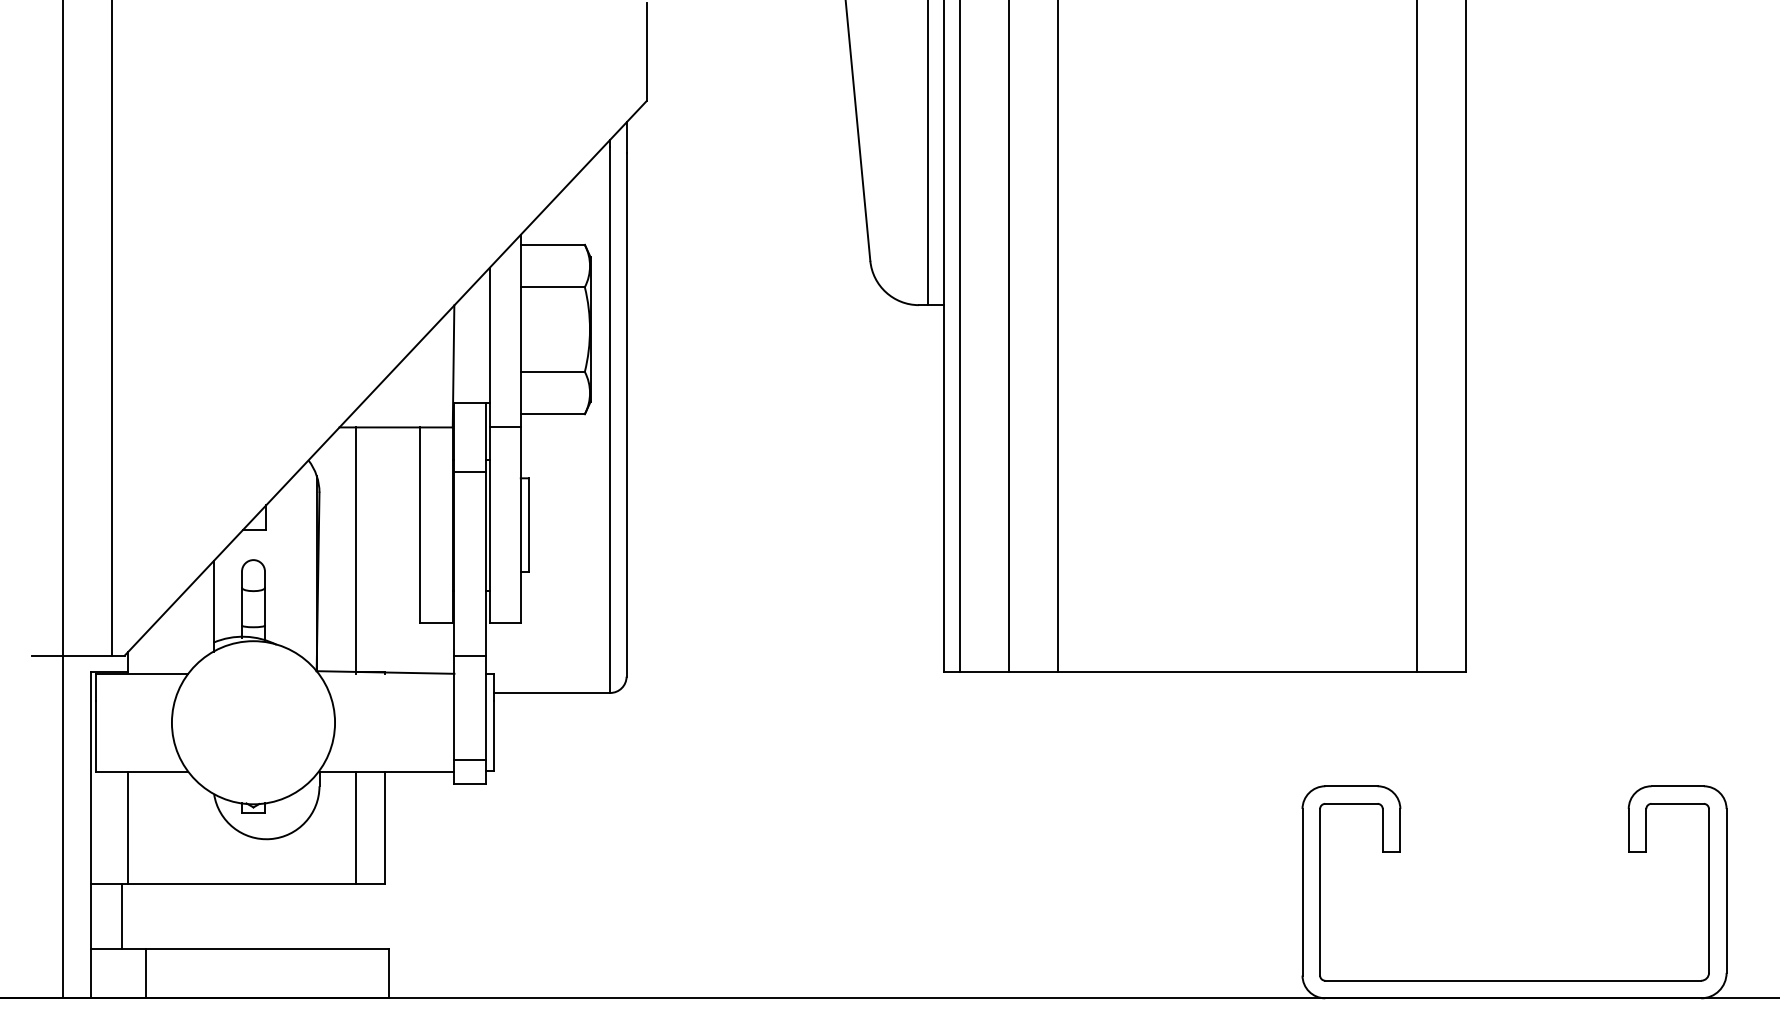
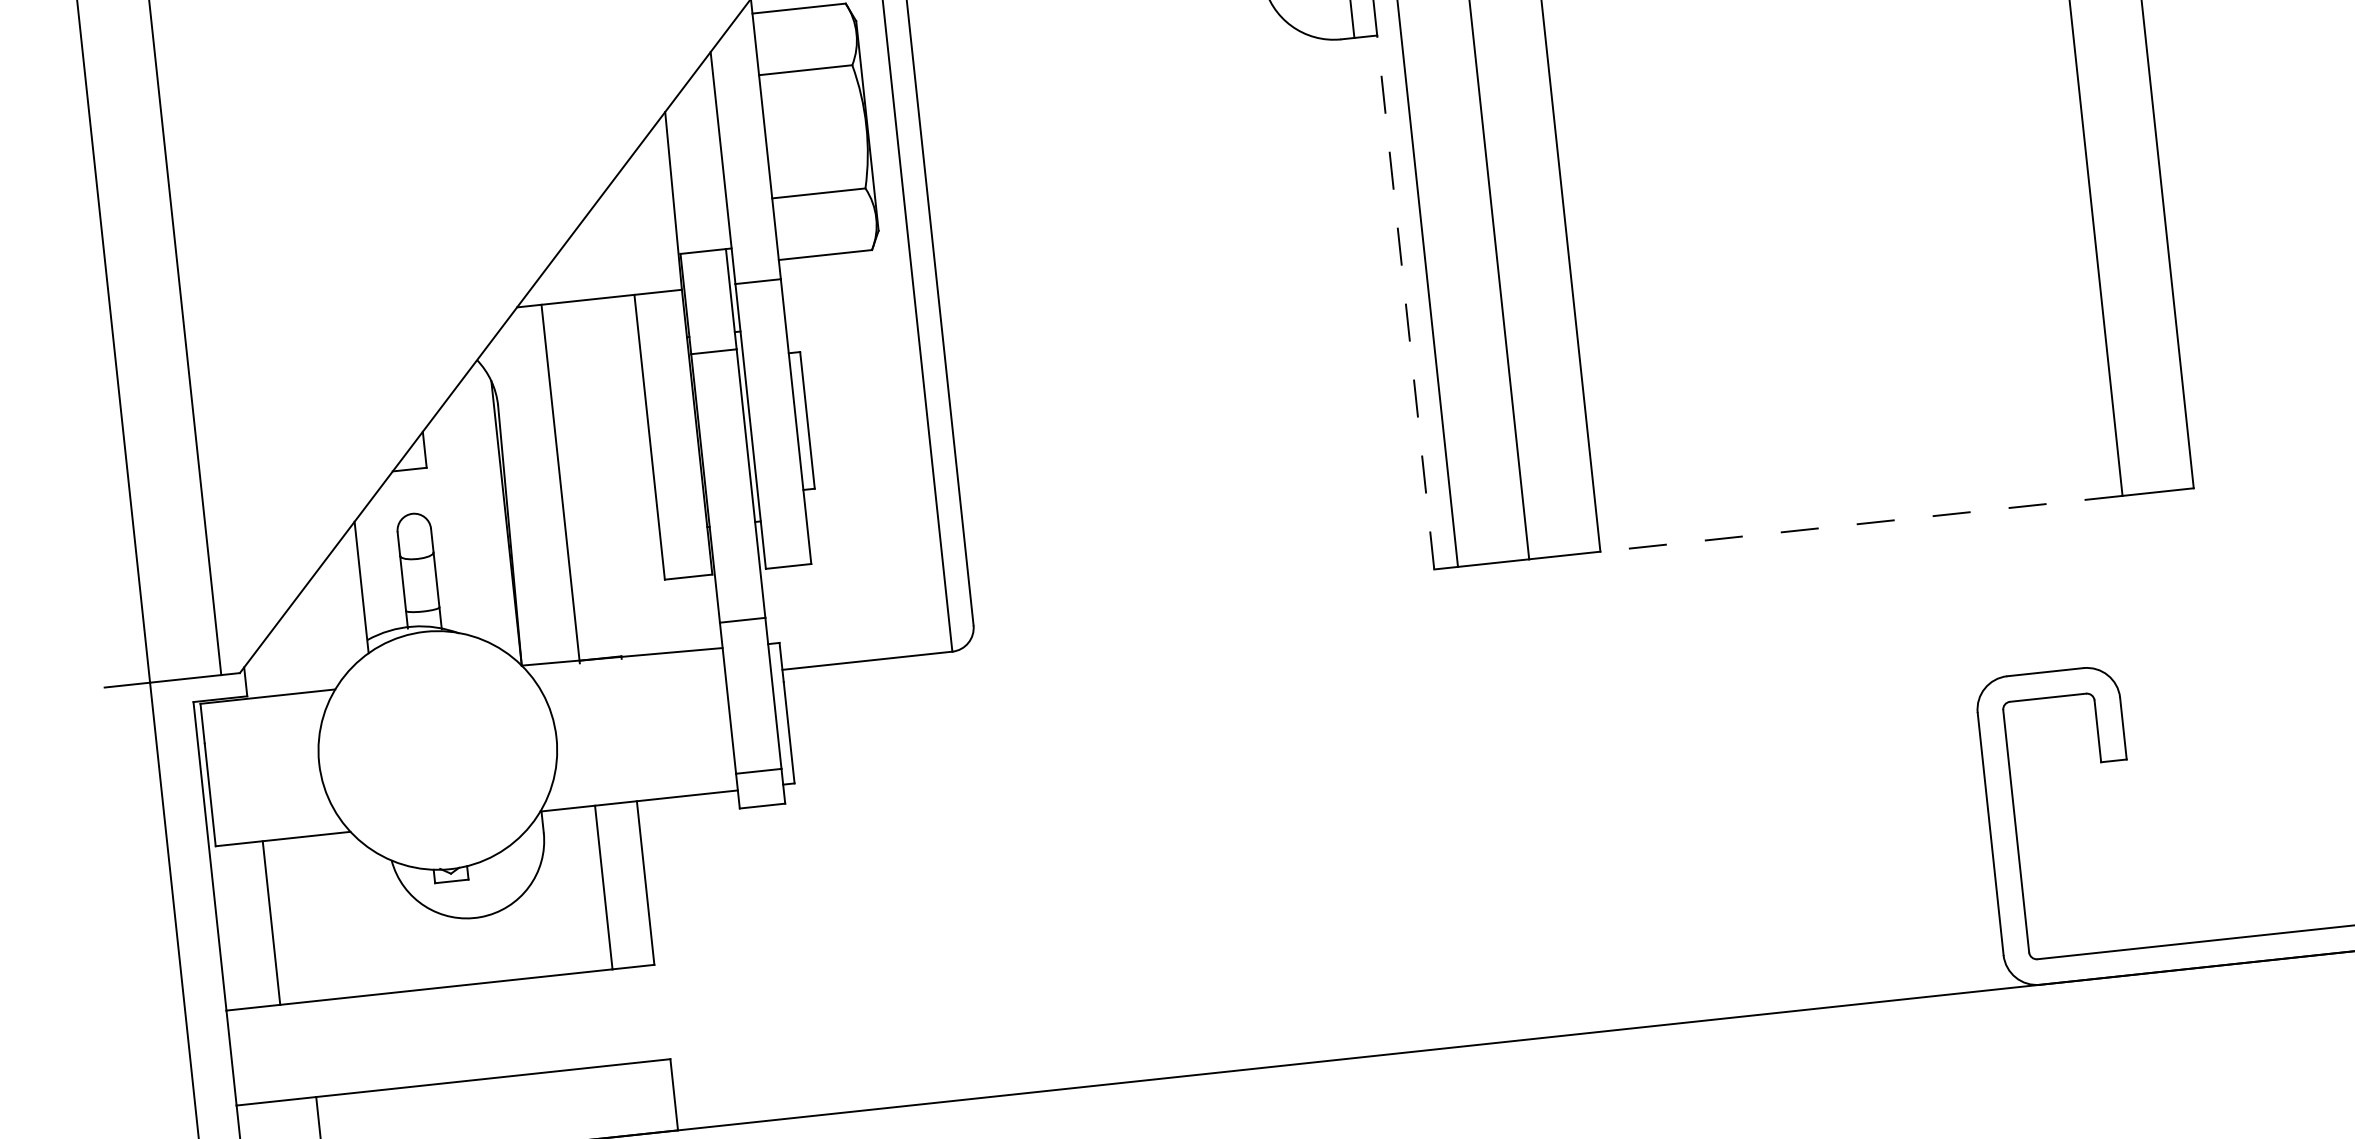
line: (943, 488) -> (1405, 302), solid -> dashed
line: (1236, 672) -> (1860, 524), solid -> dashed
line: (122, 916) -> (277, 1052), removed

